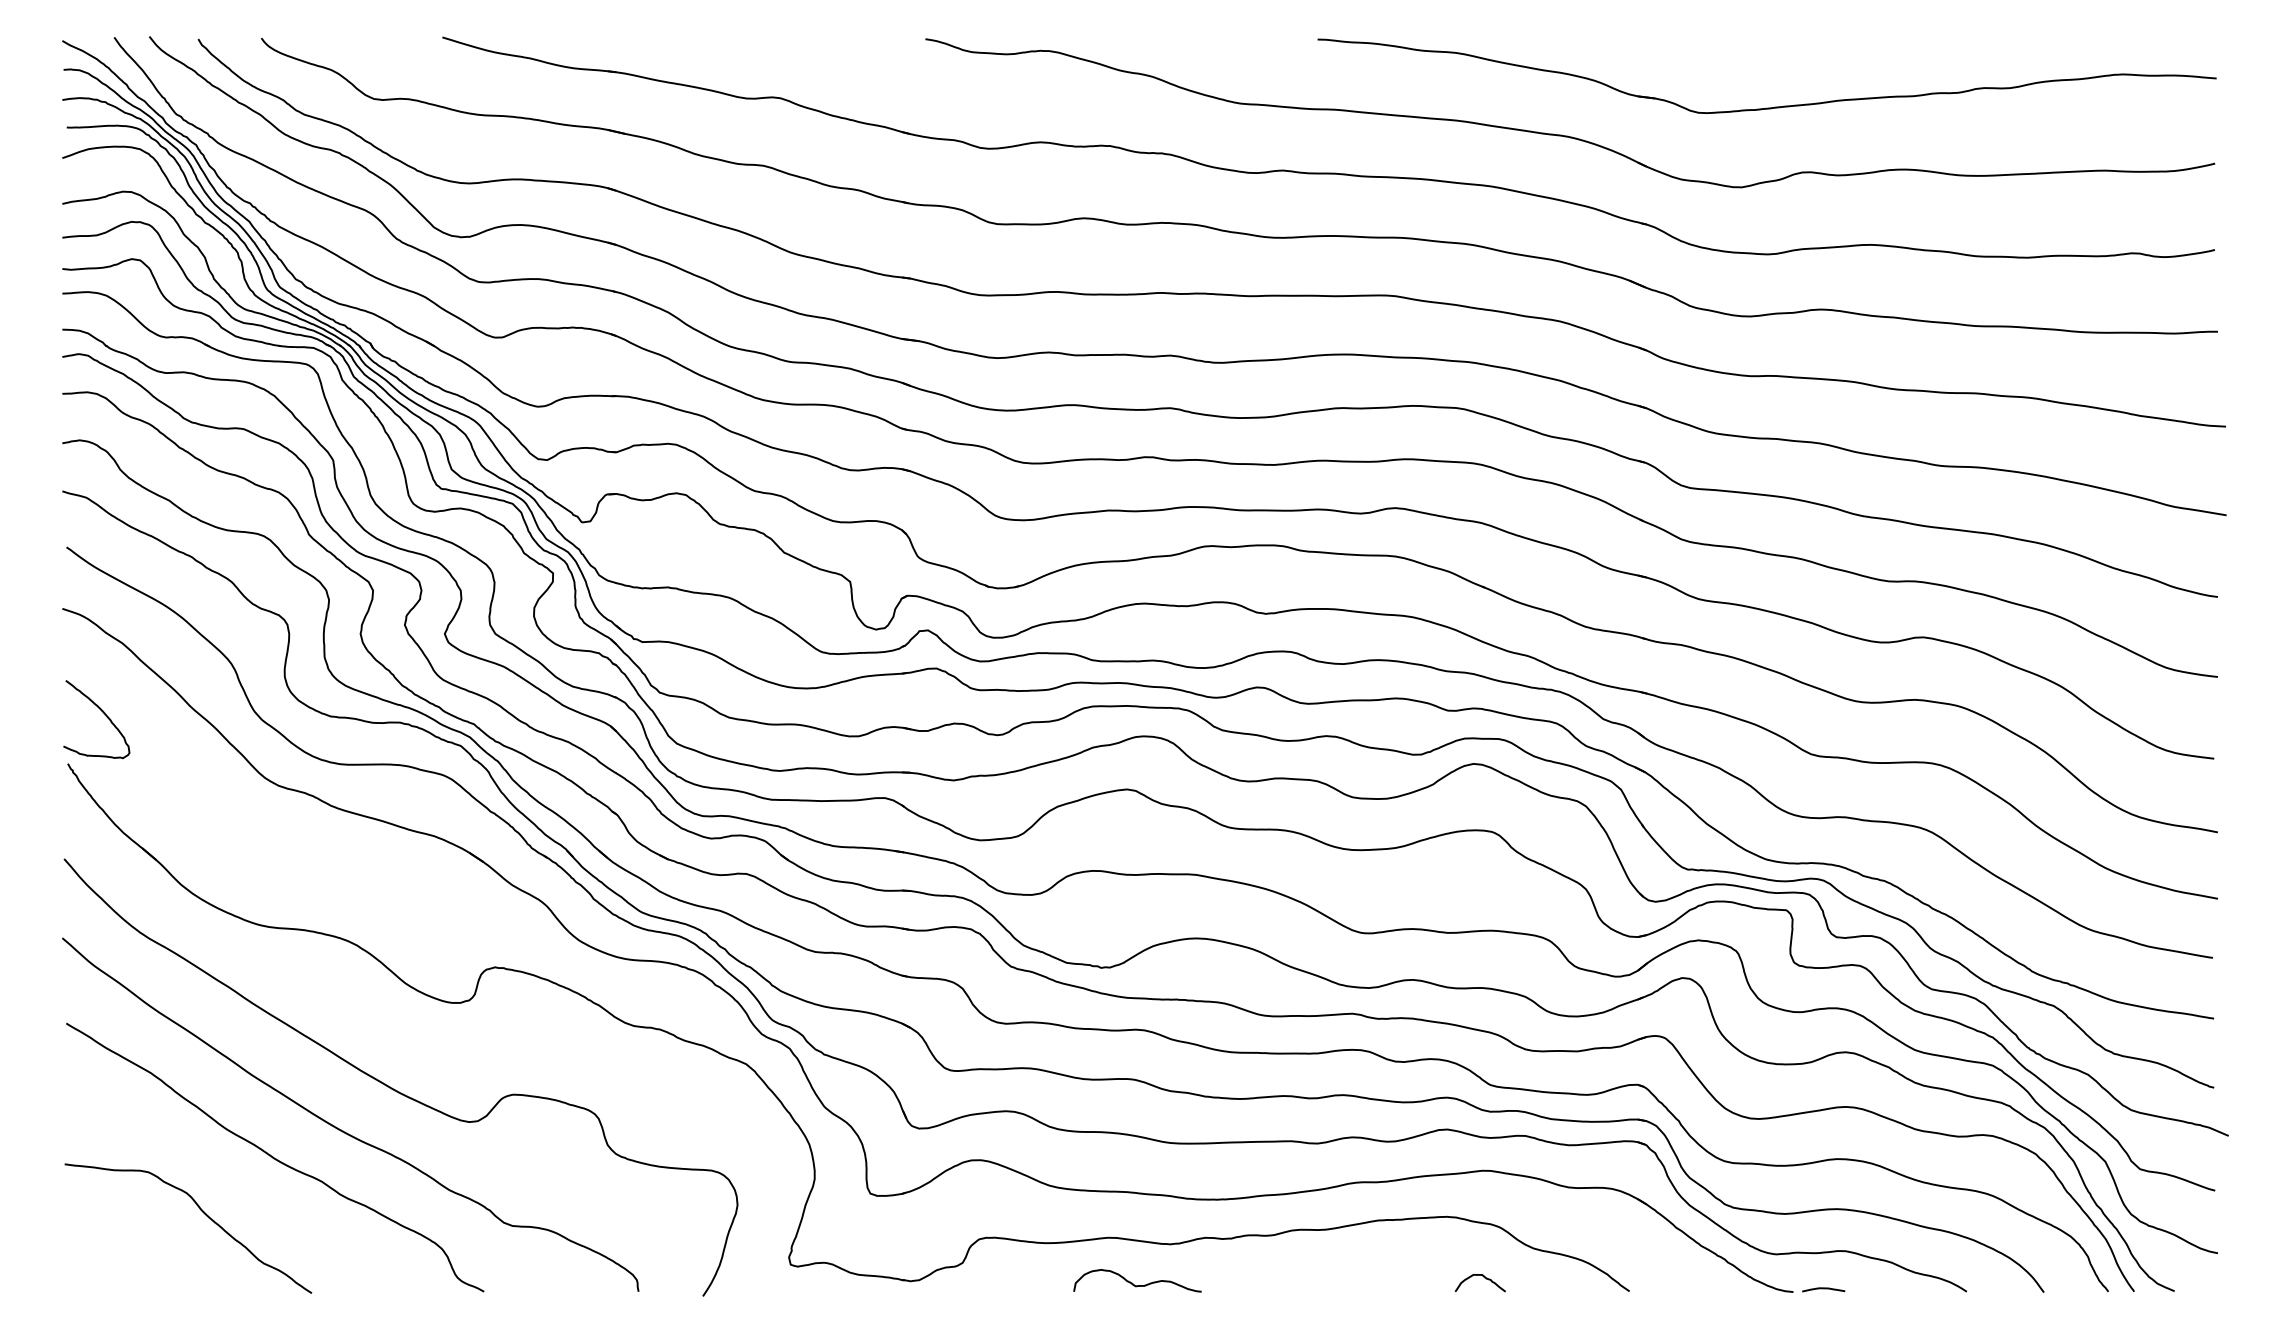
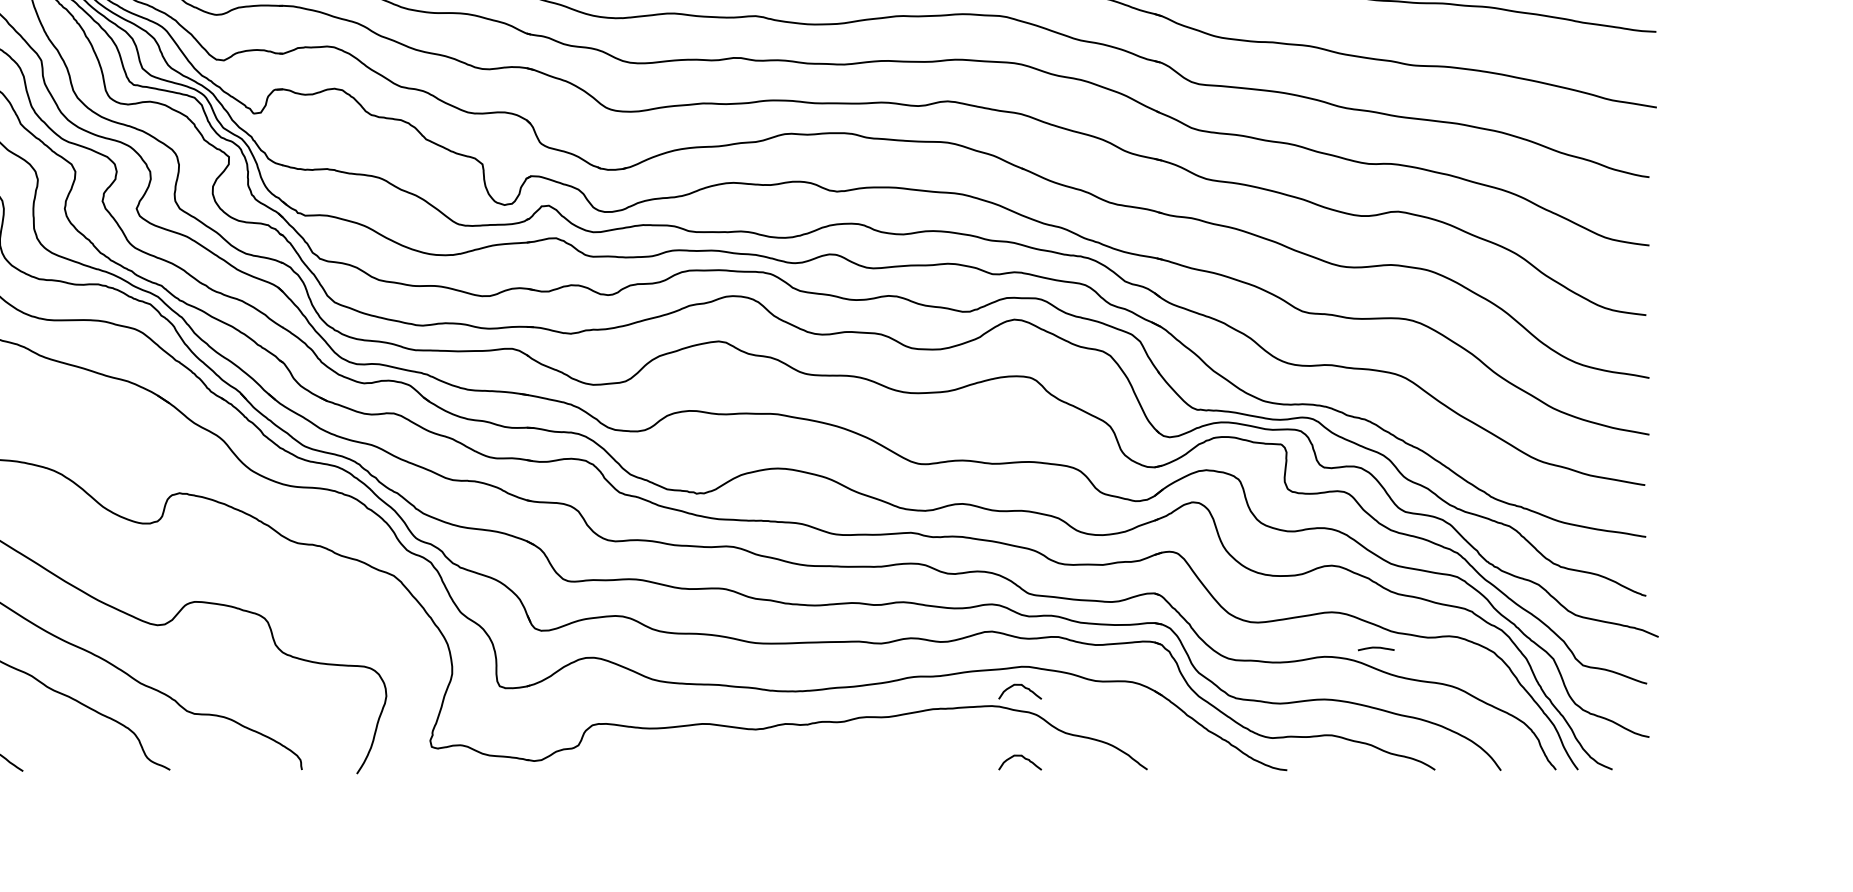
curve: (1484, 1195) -> (1023, 687), added
curve: (1133, 1283) -> (724, 762), removed
curve: (1823, 1289) -> (1376, 648), moved

